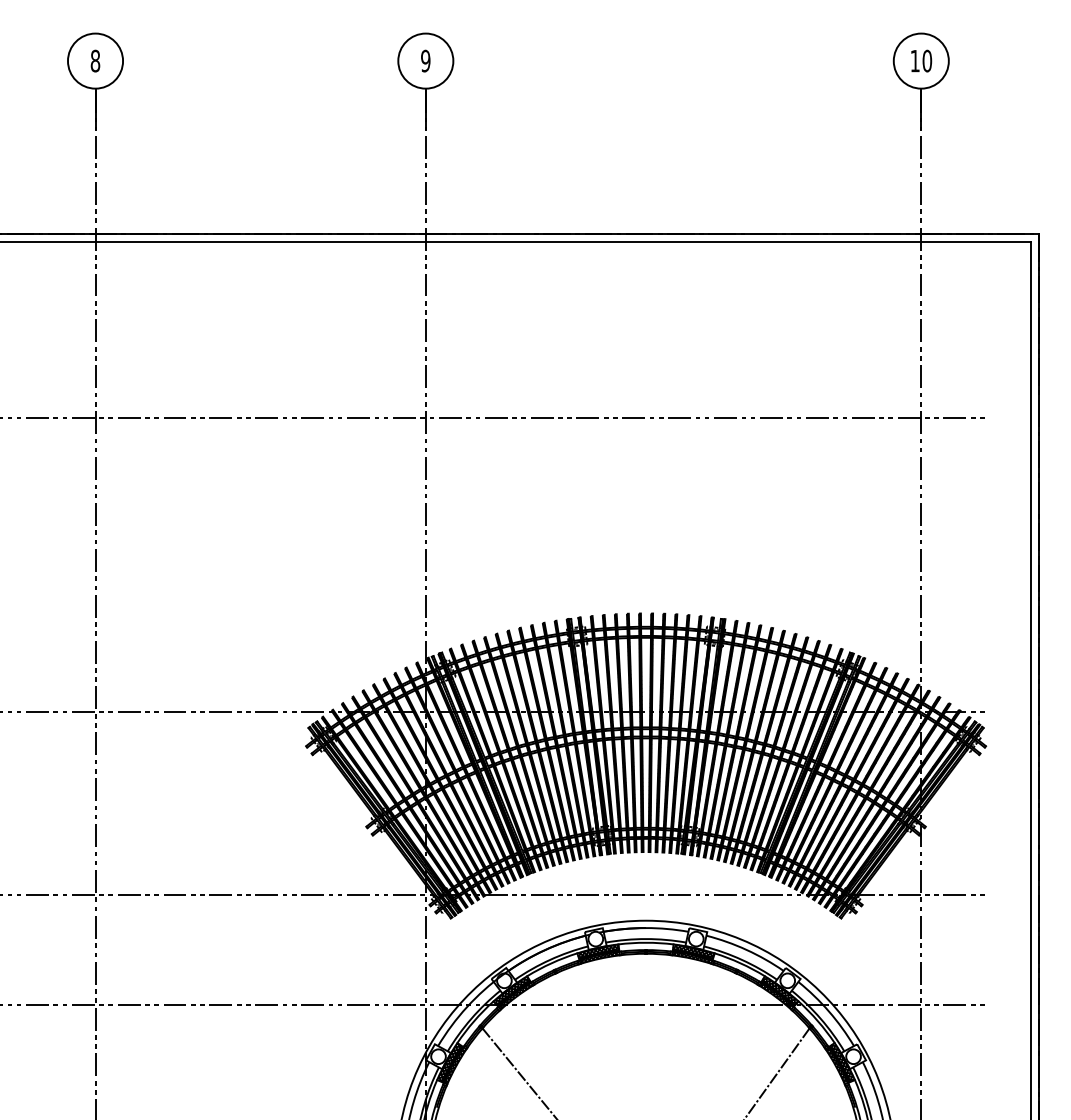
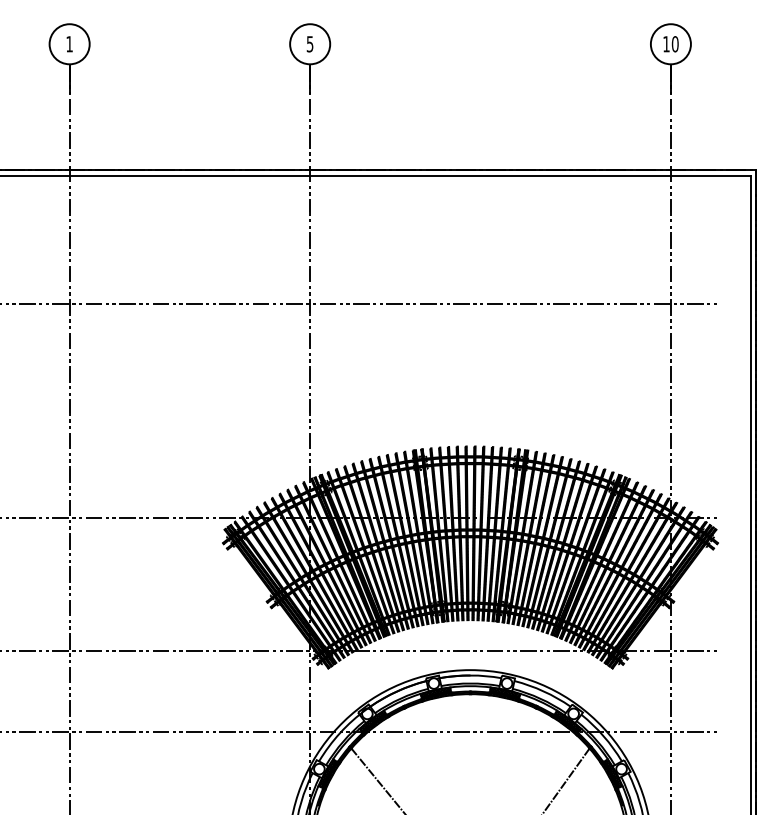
text: (95, 60) -> (69, 43), 8 -> 1
text: (425, 60) -> (309, 43), 9 -> 5

